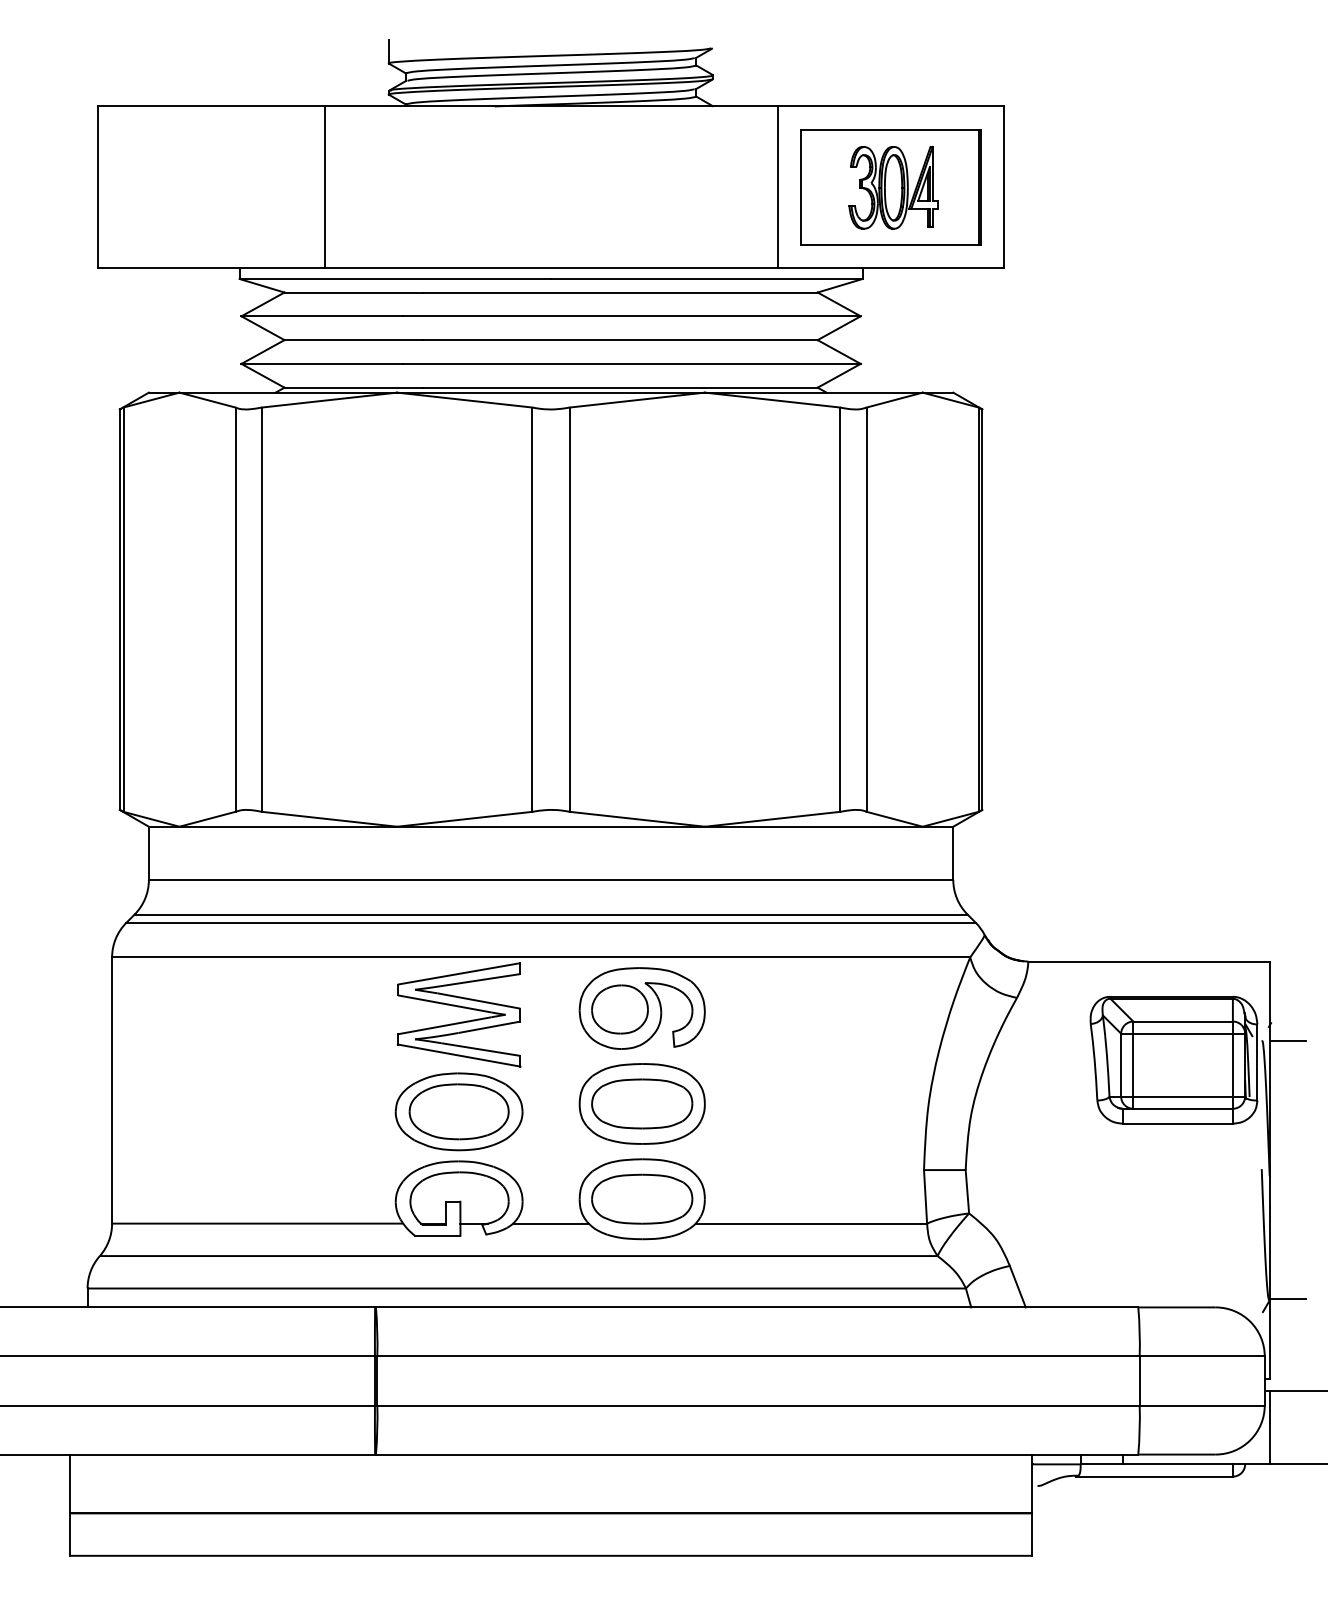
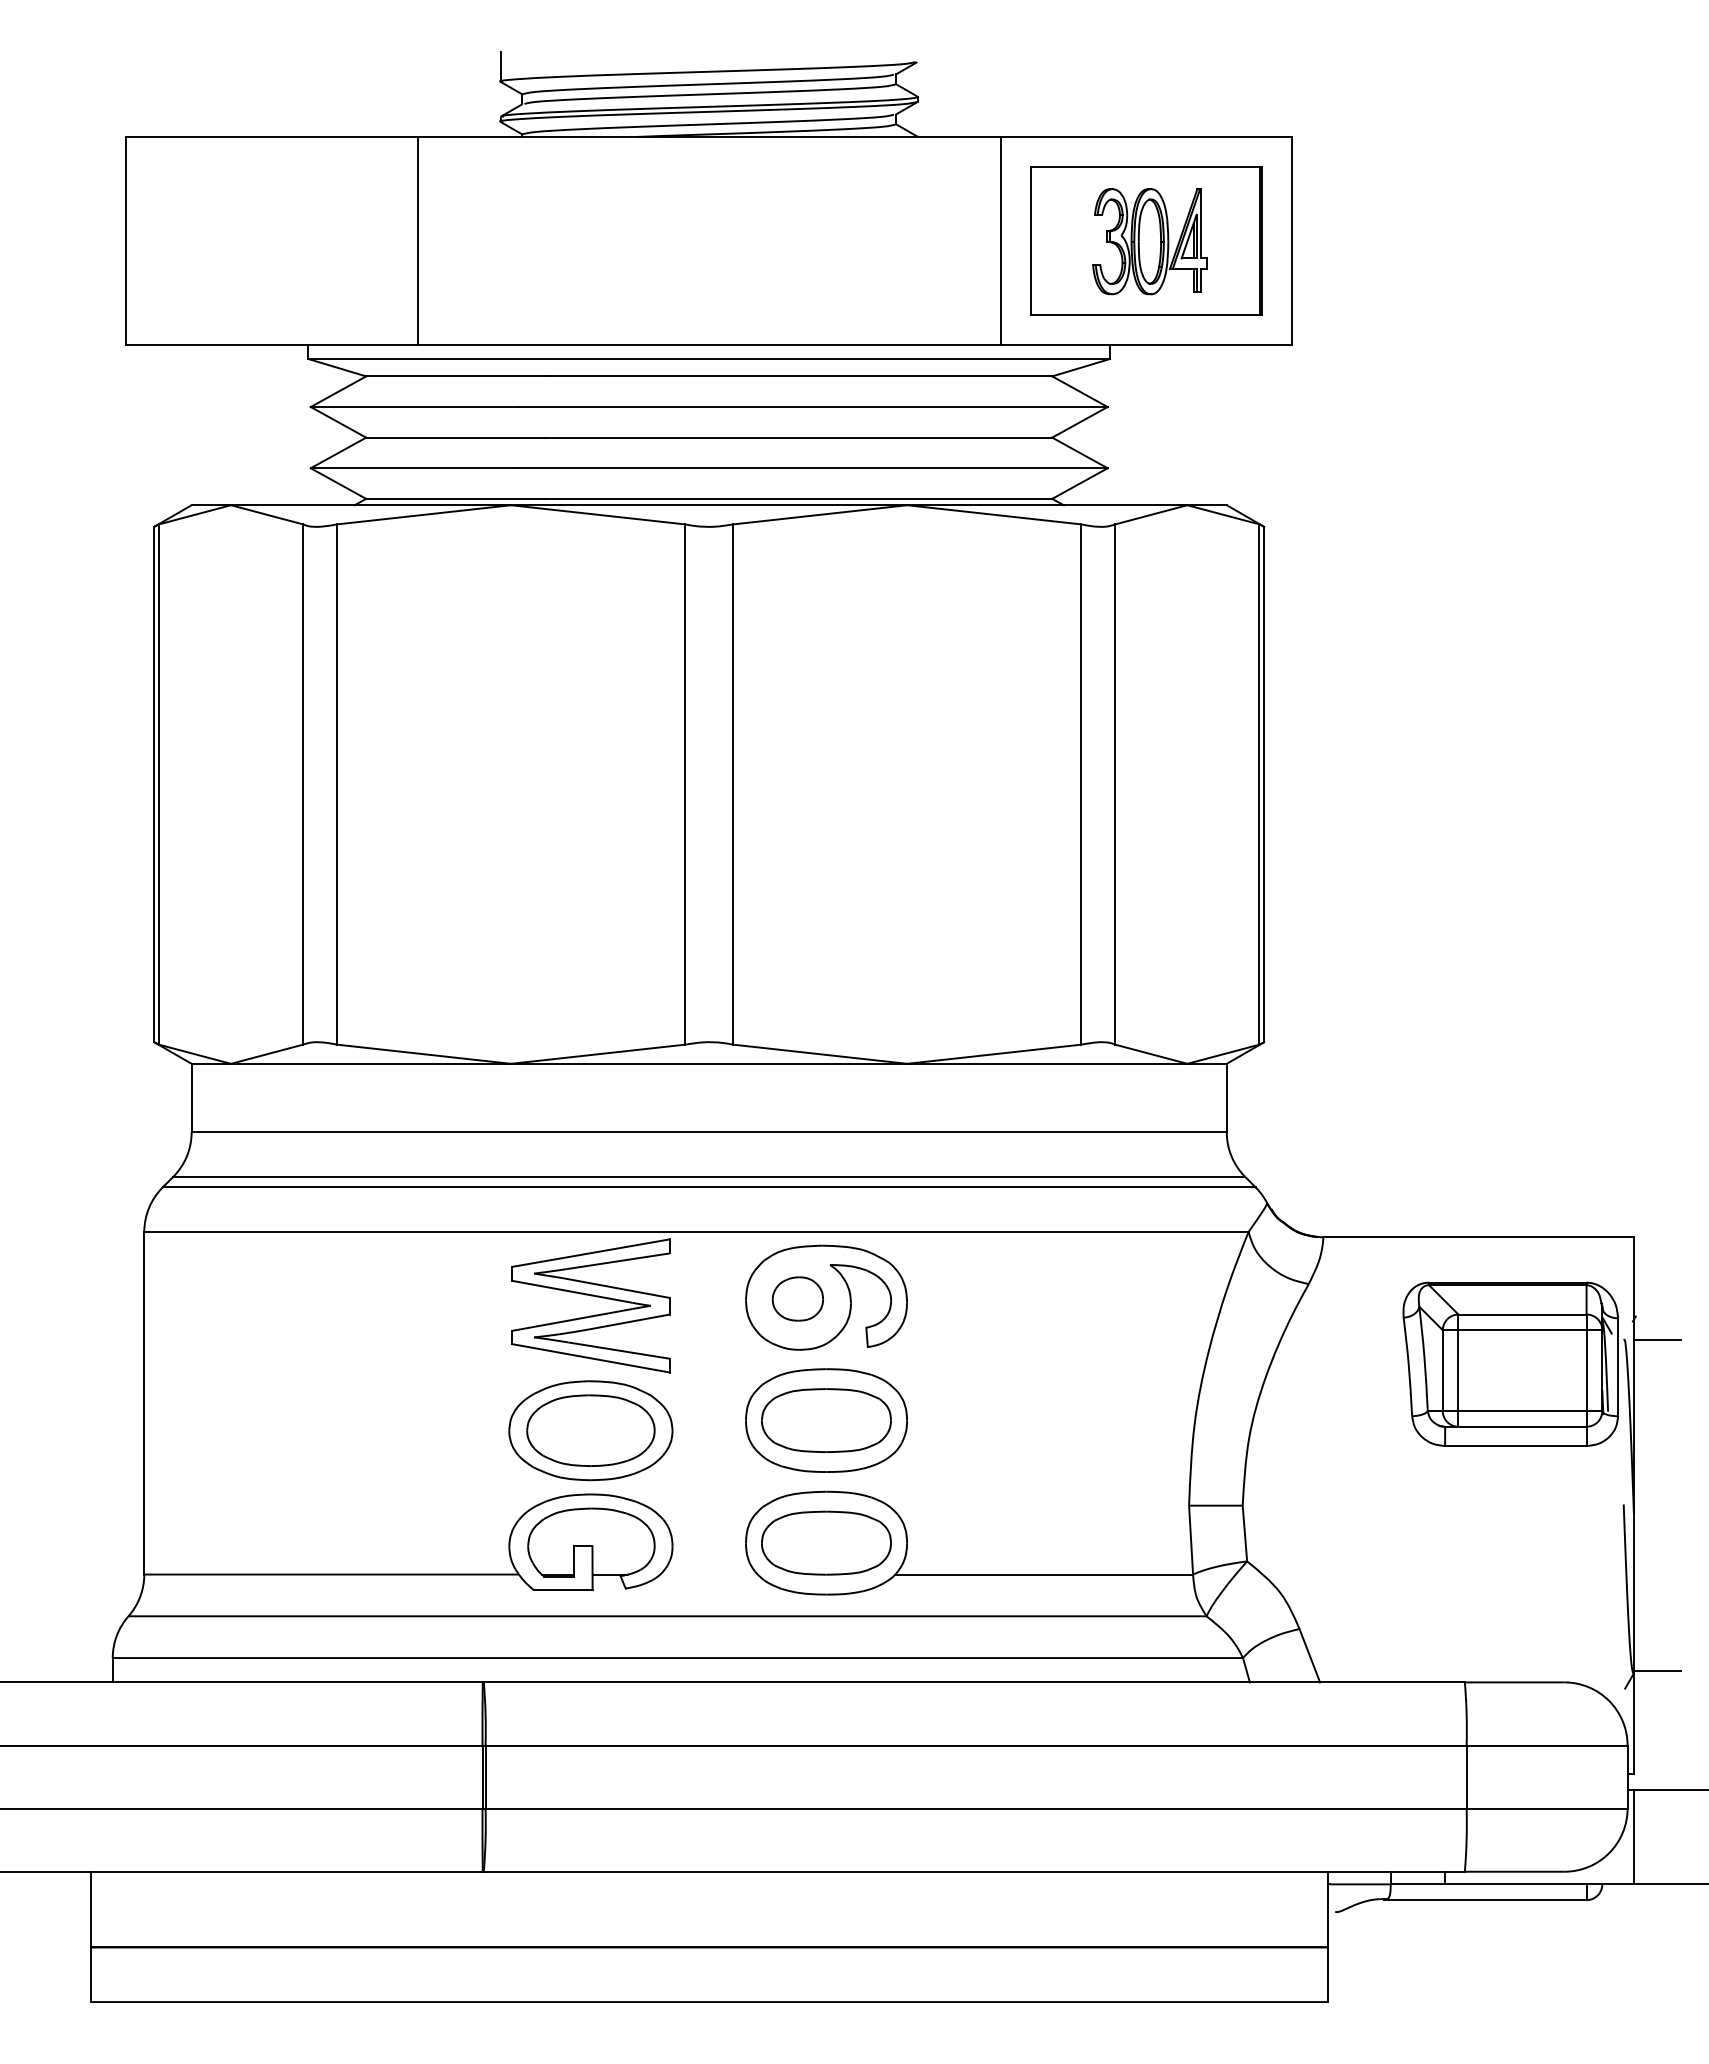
part: (619, 1009) -> (797, 1298), size x0.7
line: (550, 1223) -> (708, 1574), removed

